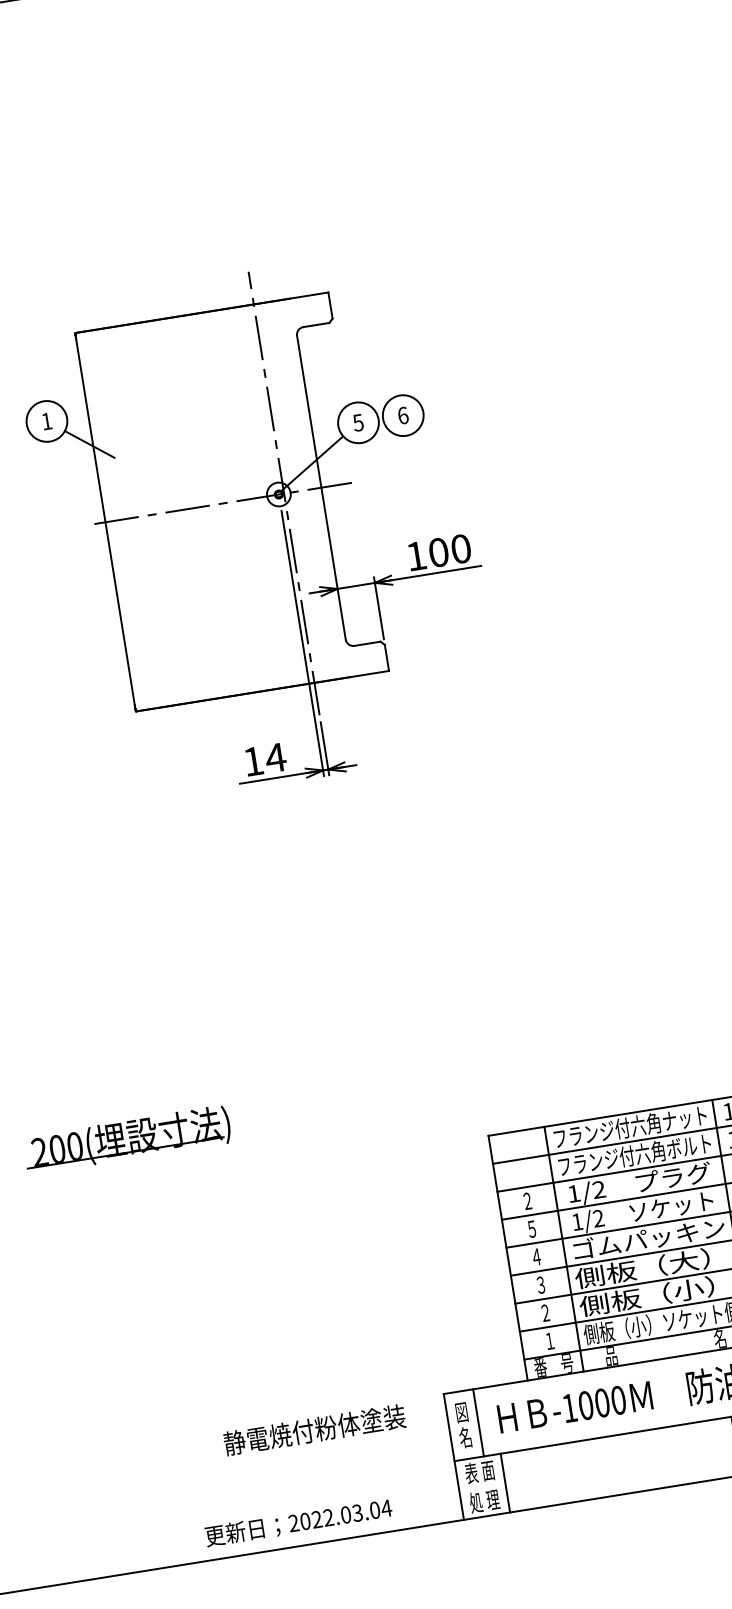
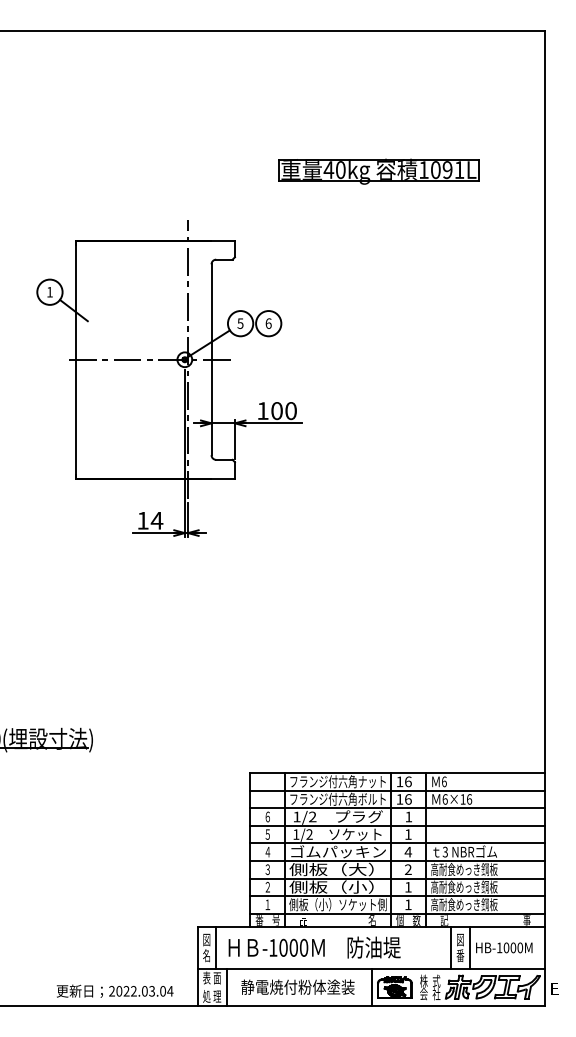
part: (539, 145) -> (378, 171), added
text: (526, 1200) -> (267, 816), ２ -> ６
text: (313, 1429) -> (297, 986), moved
text: (297, 1521) -> (114, 990), moved

